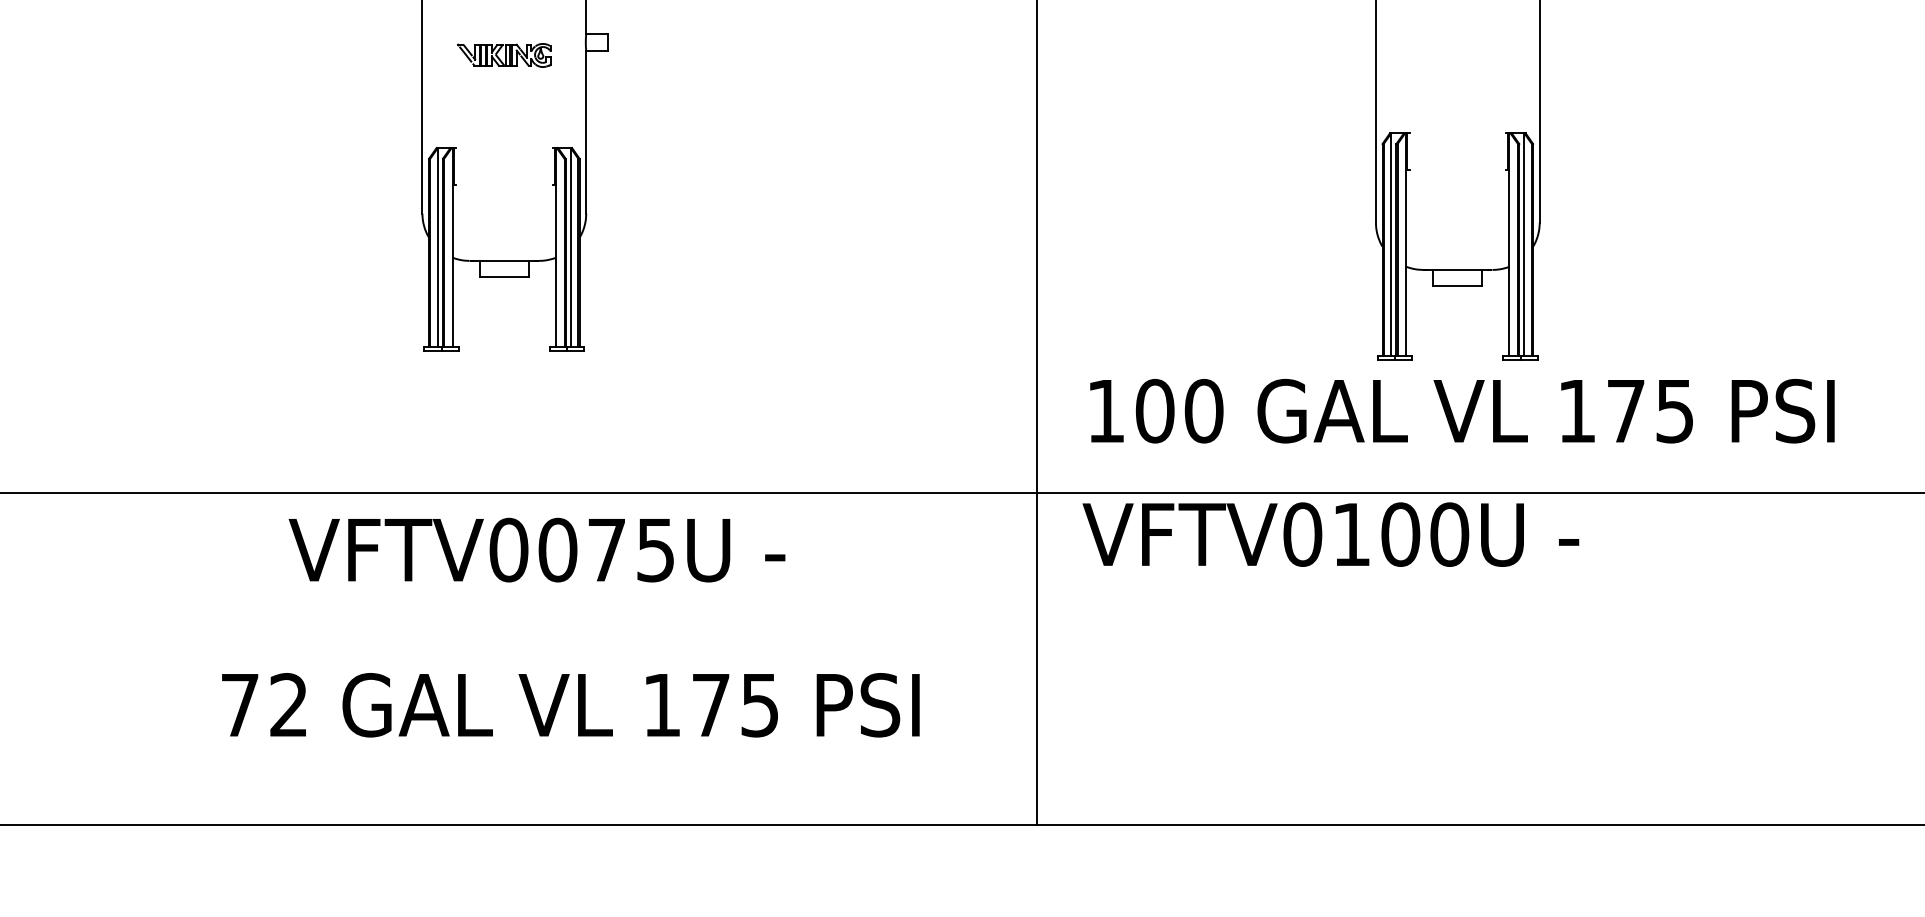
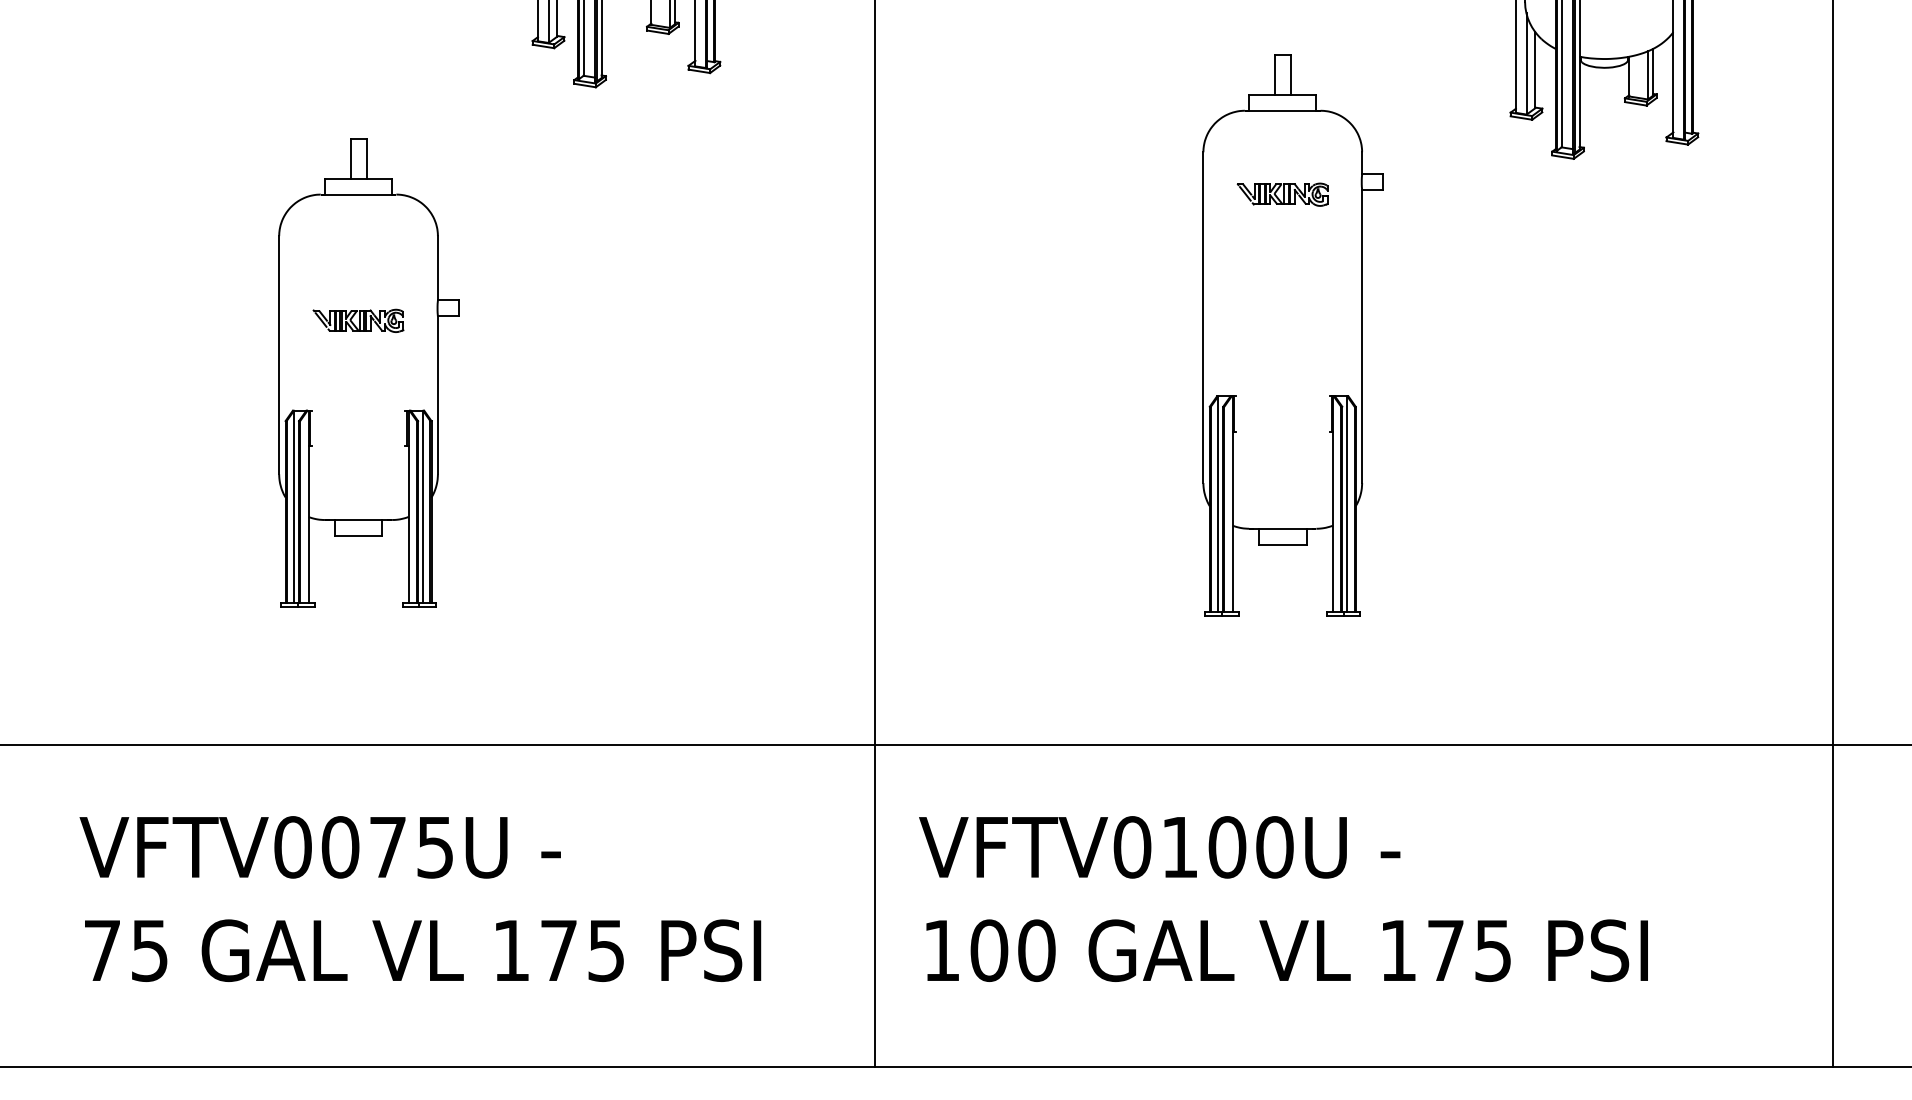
text: (1461, 410) -> (1286, 950), moved
text: (1330, 534) -> (1159, 847), moved
text: (536, 550) -> (319, 847), moved
text: (288, 705) -> (149, 950), 72 -> 75

